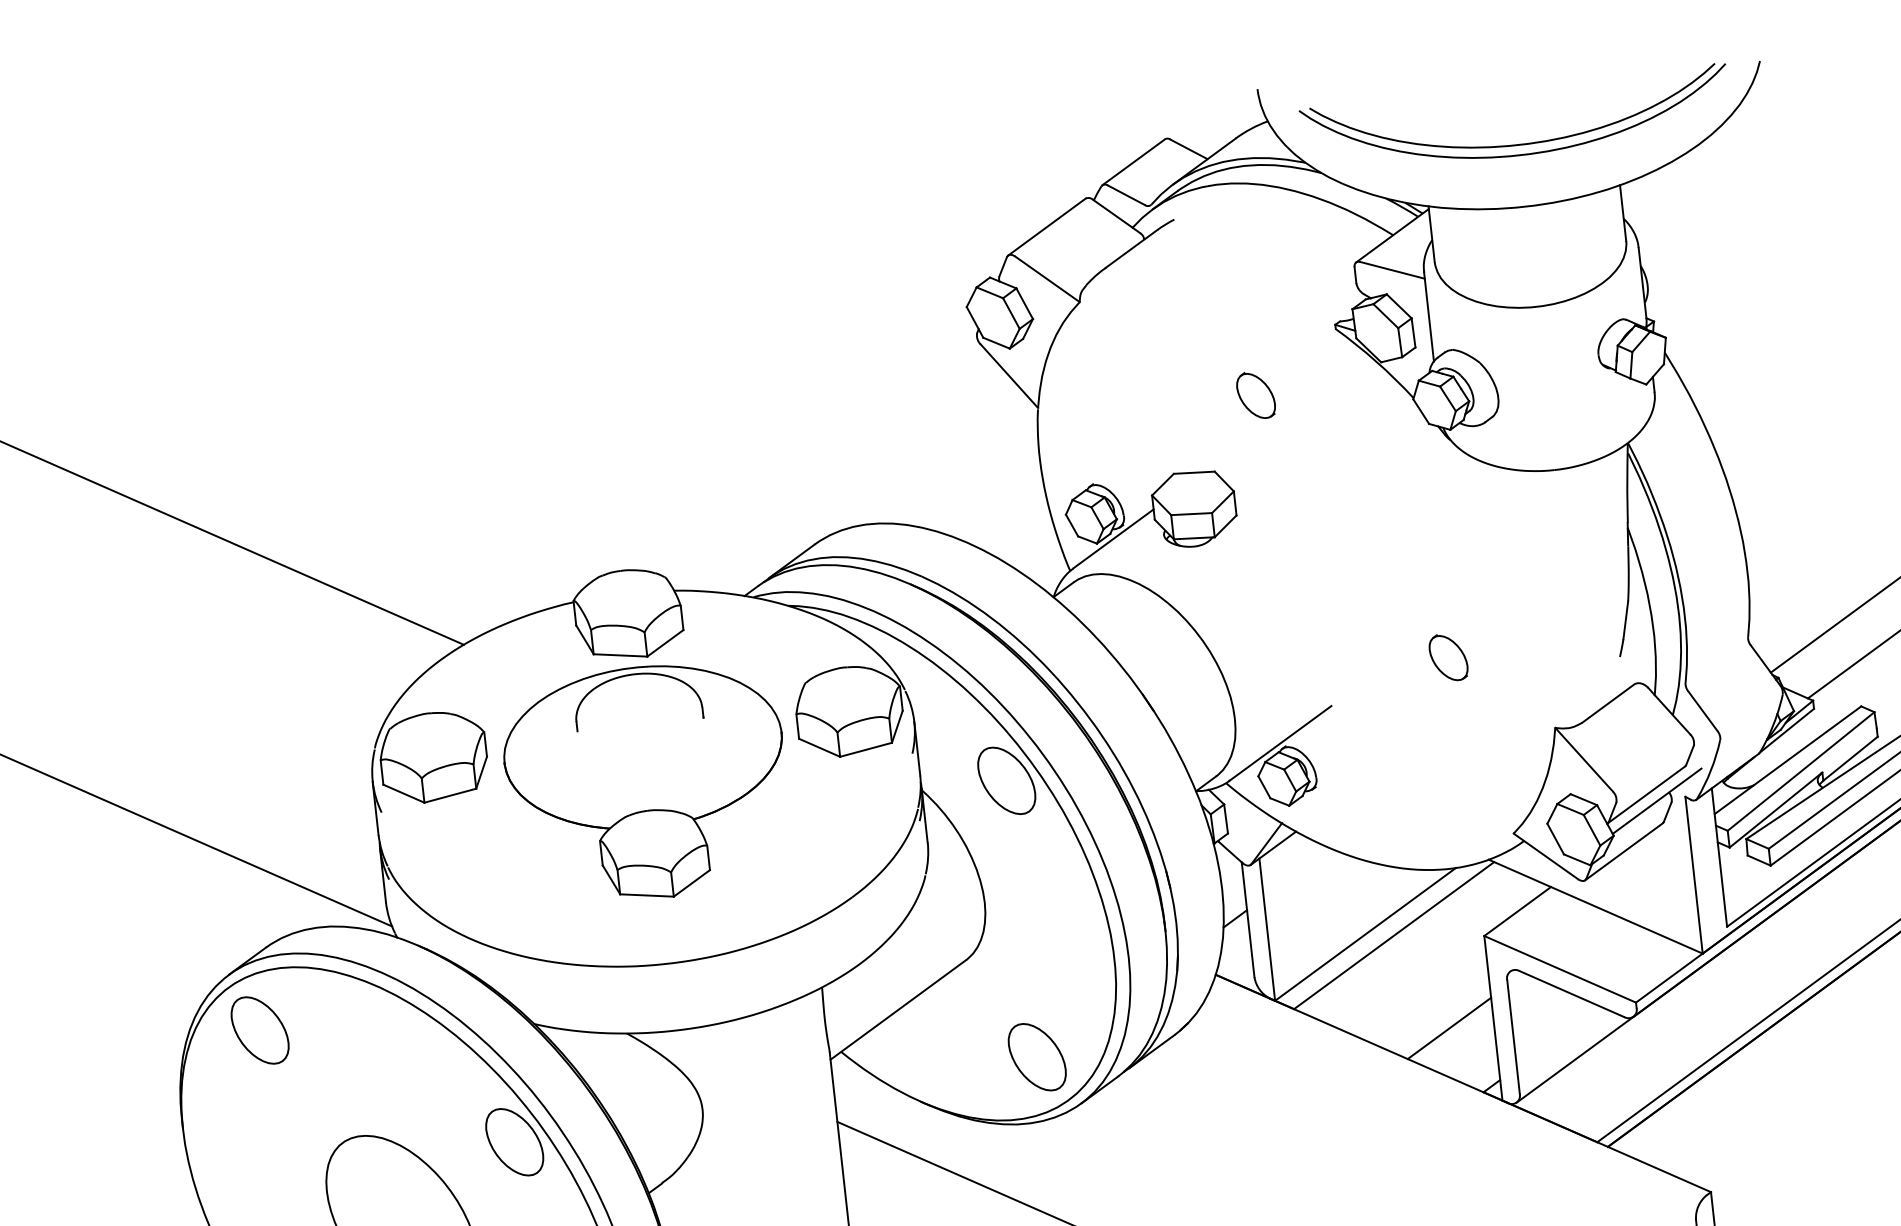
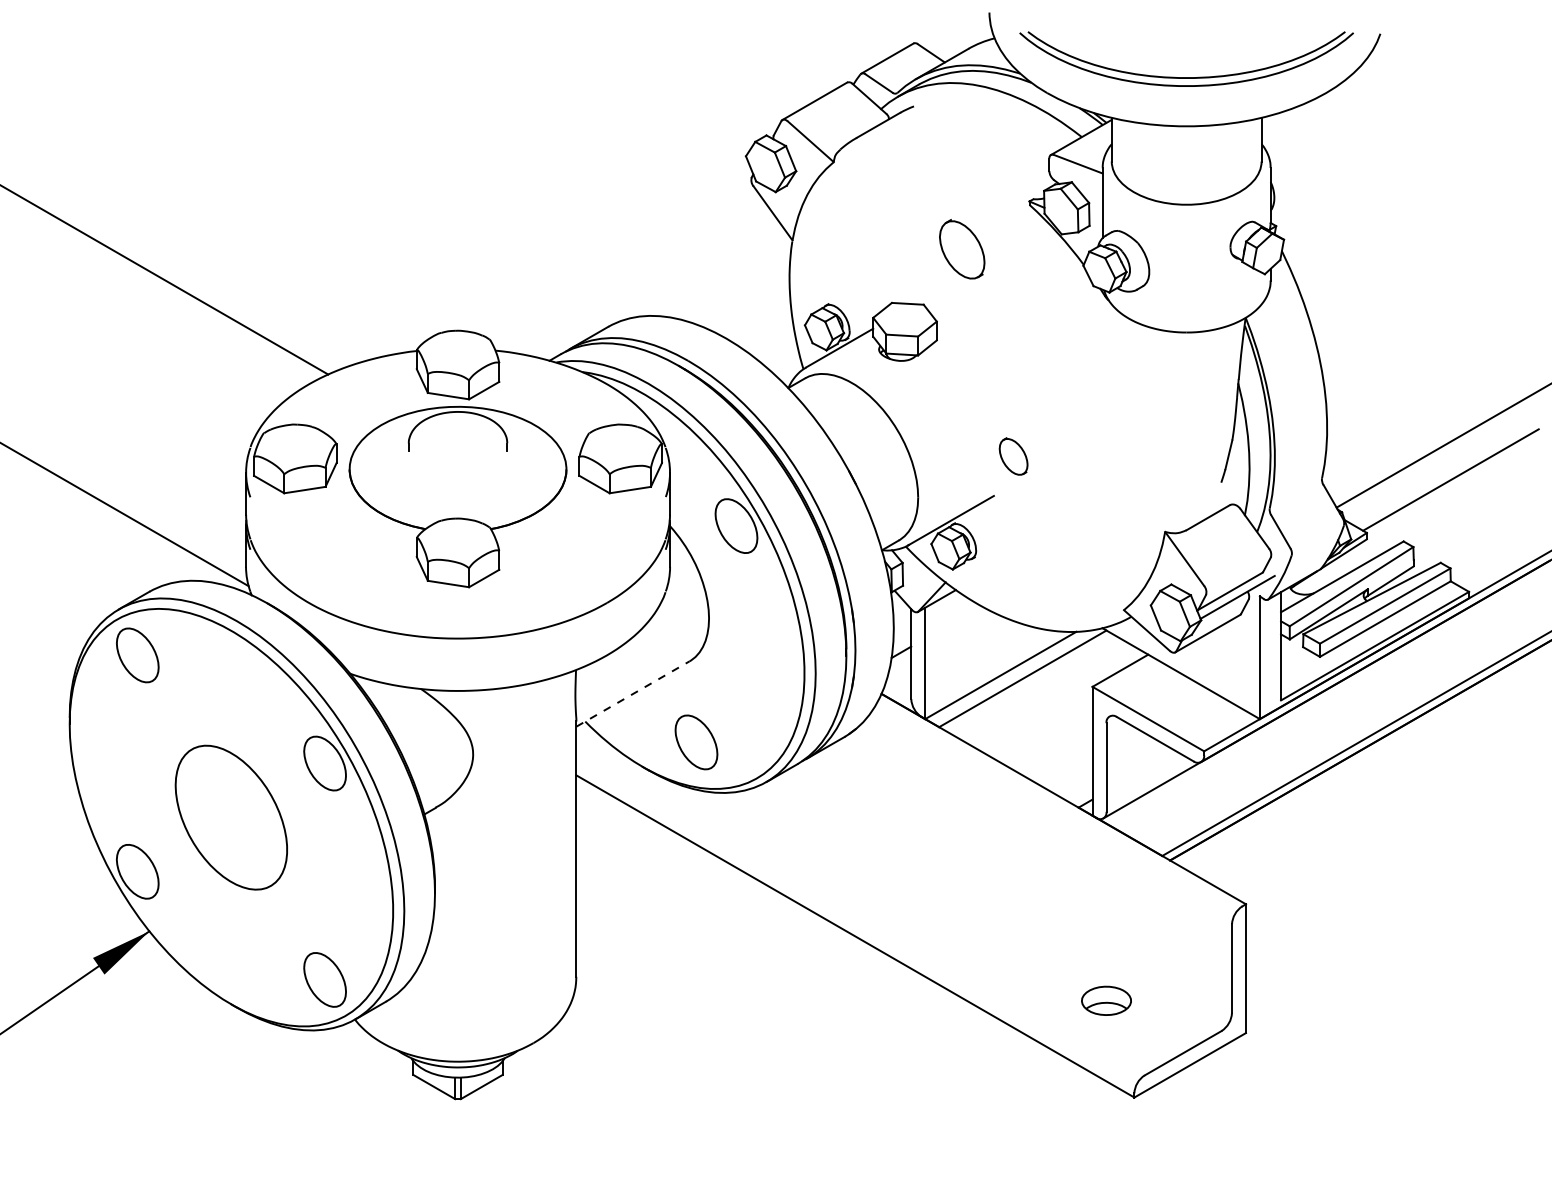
part: (1255, 395) -> (961, 249), size x1.6
part: (1448, 657) -> (1013, 456), moved
line: (898, 1009) -> (633, 693), solid -> dashed
line: (1449, 1028) -> (1057, 755), removed
part: (1037, 1057) -> (696, 742), moved

